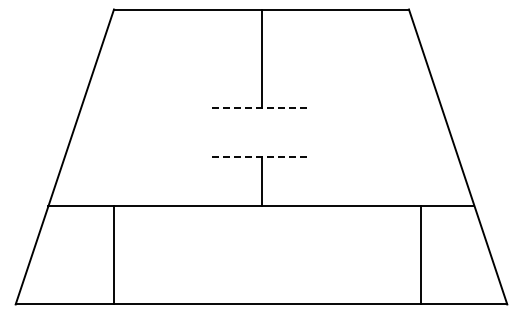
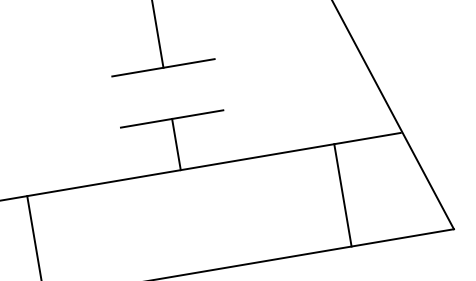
line: (262, 107) -> (164, 67), dashed -> solid
line: (262, 156) -> (173, 118), dashed -> solid
line: (420, 255) -> (342, 195), moved

